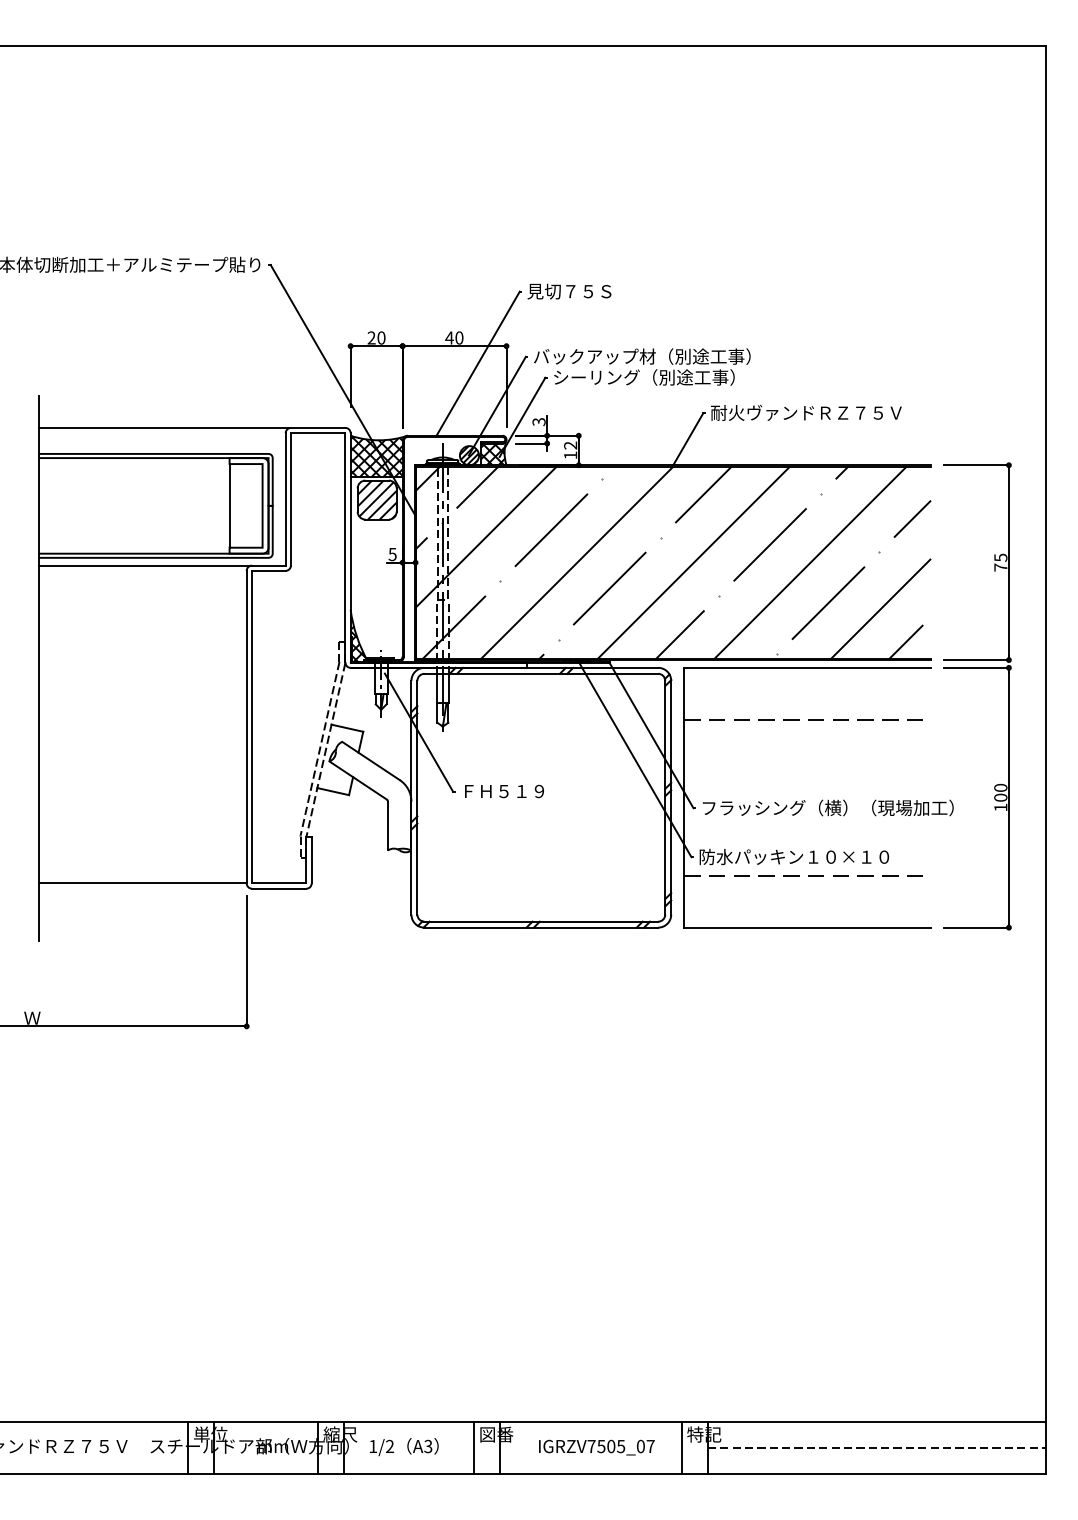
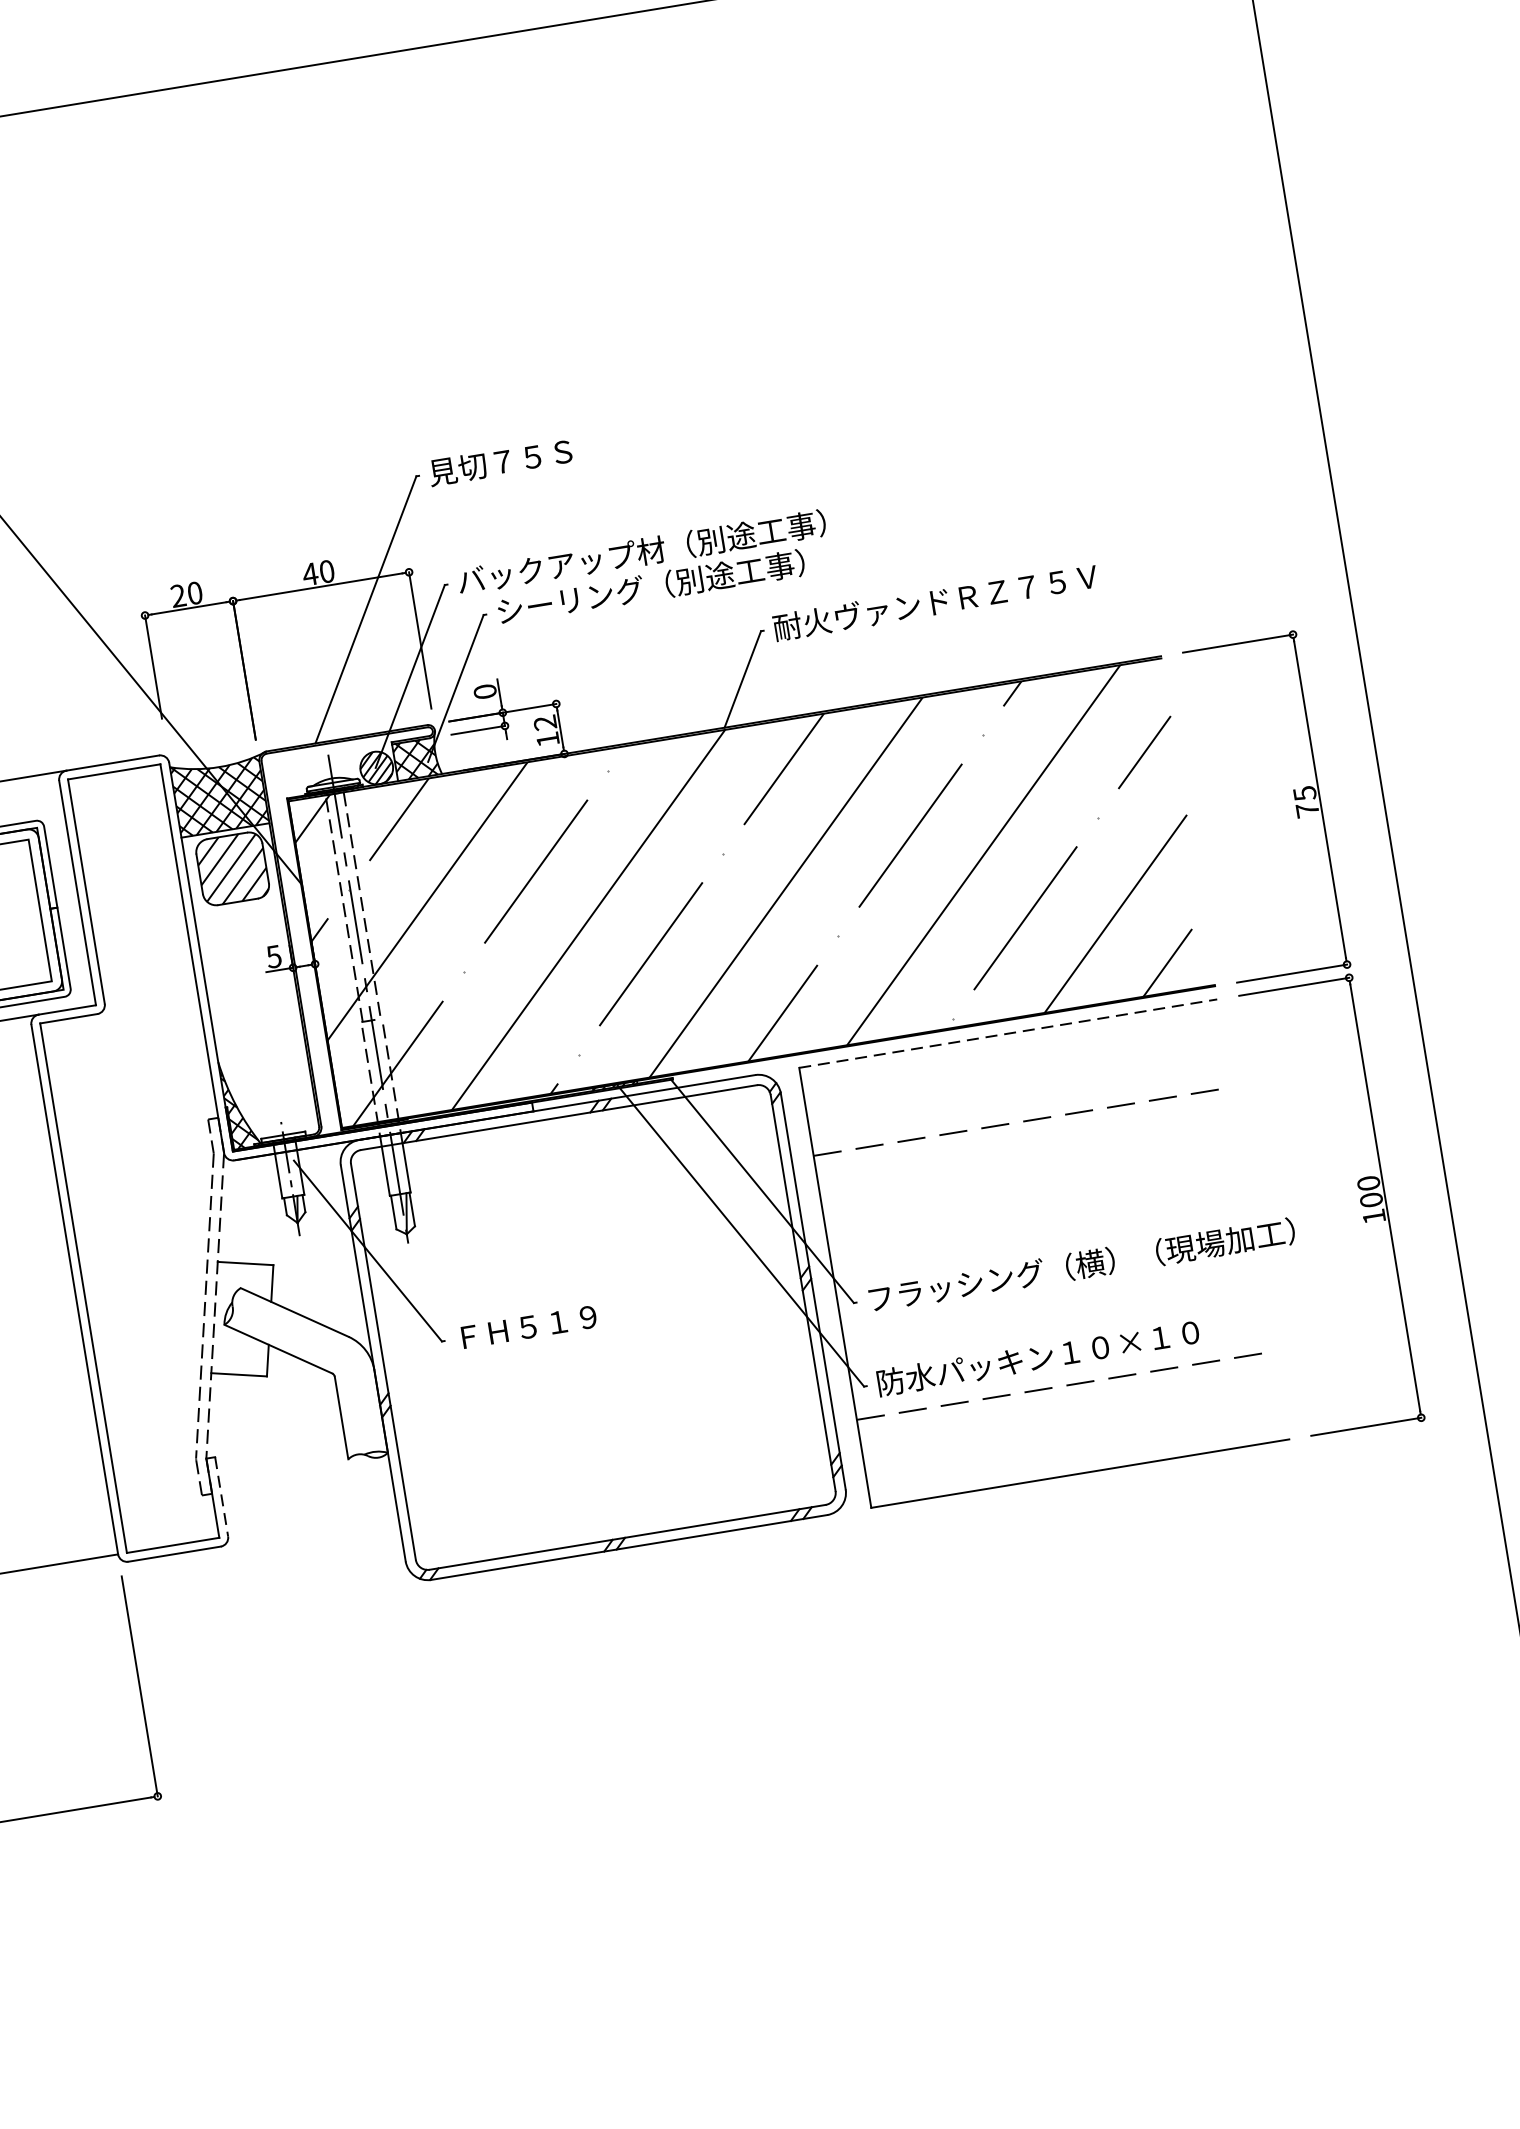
text: (538, 421) -> (484, 691), 3 -> 0
line: (808, 667) -> (1009, 1032), solid -> dashed
line: (311, 860) -> (221, 1497), solid -> dashed

